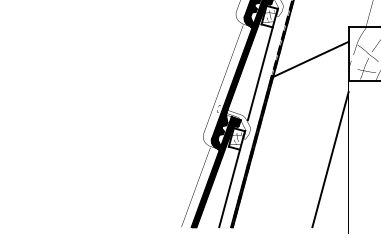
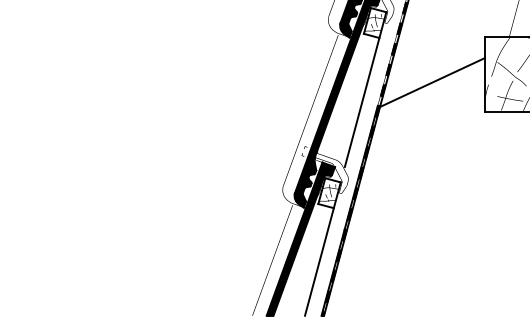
line: (330, 159) -> (459, 221), removed

